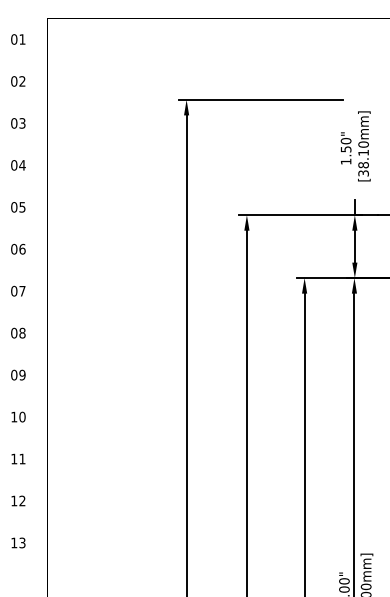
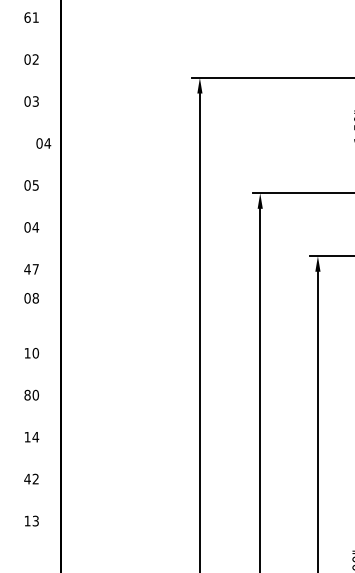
text: (14, 39) -> (27, 17), 01 -> 61
text: (18, 165) -> (43, 143), moved
text: (22, 248) -> (35, 226), 06 -> 04
text: (13, 290) -> (26, 268), 07 -> 47
text: (18, 332) -> (31, 297), moved
text: (18, 374) -> (31, 352), 09 -> 10
text: (14, 416) -> (27, 394), 10 -> 80
text: (22, 458) -> (35, 436), 11 -> 14
text: (13, 500) -> (26, 478), 12 -> 42

